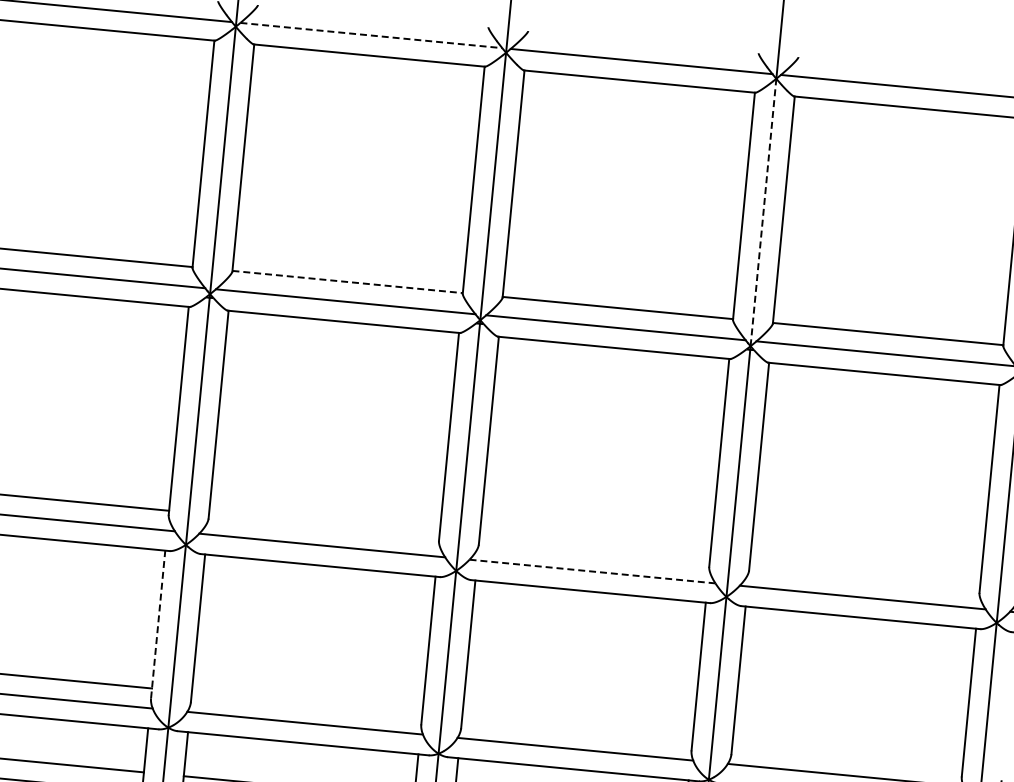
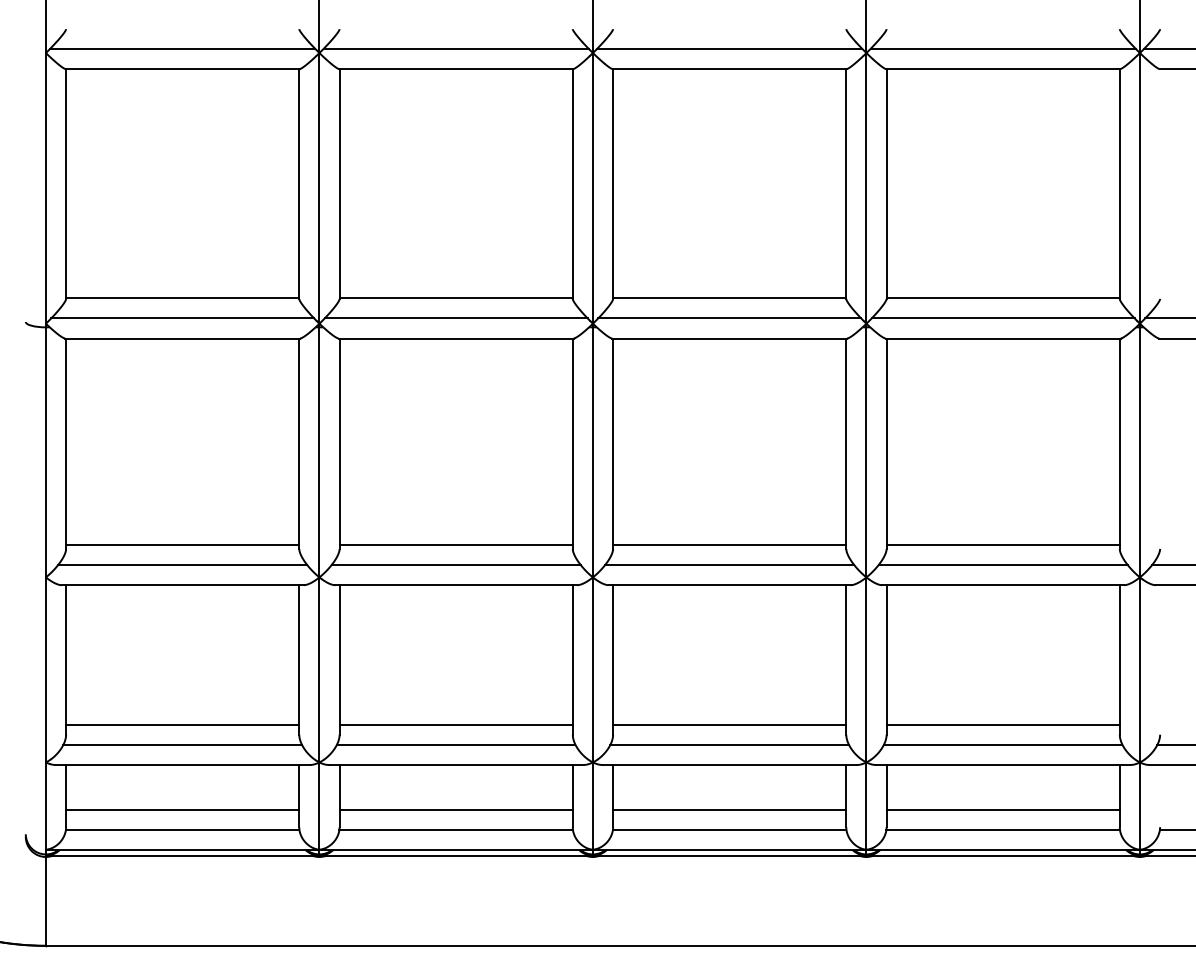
line: (371, 35) -> (456, 48), dashed -> solid
line: (763, 211) -> (866, 187), dashed -> solid
line: (347, 282) -> (456, 298), dashed -> solid
line: (323, 525) -> (455, 544), added
line: (594, 551) -> (729, 544), added
line: (593, 571) -> (730, 564), dashed -> solid
line: (864, 577) -> (1002, 544), added
line: (158, 624) -> (299, 659), dashed -> solid
line: (306, 703) -> (455, 724), added
line: (577, 729) -> (729, 724), added
line: (846, 755) -> (1002, 724), added

